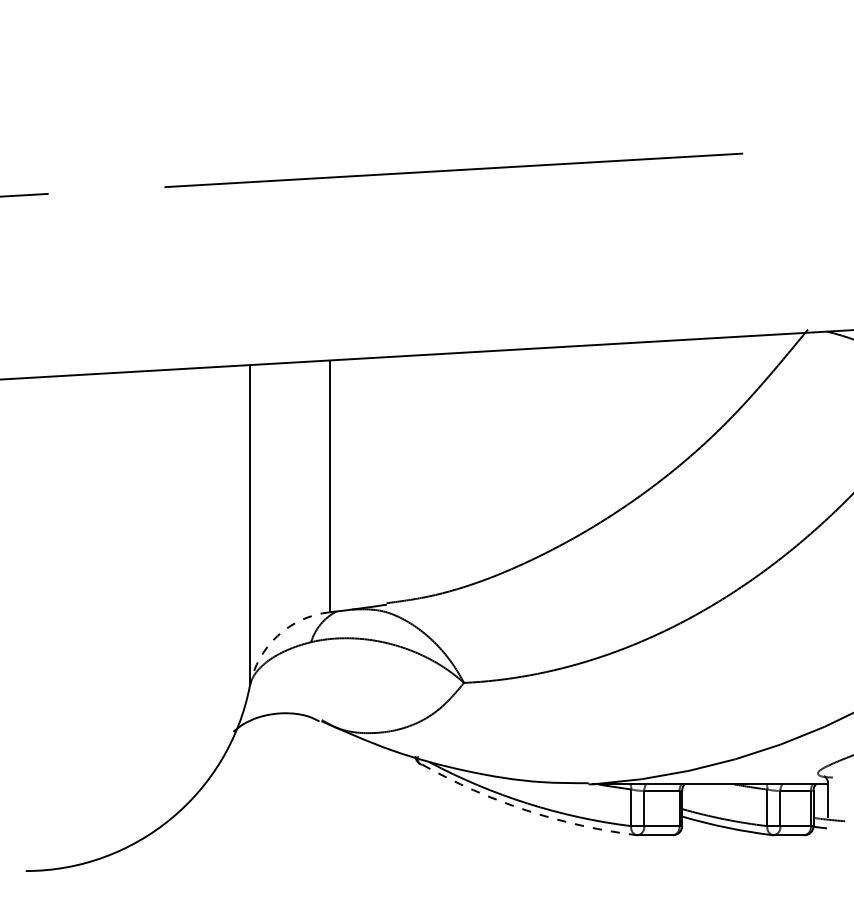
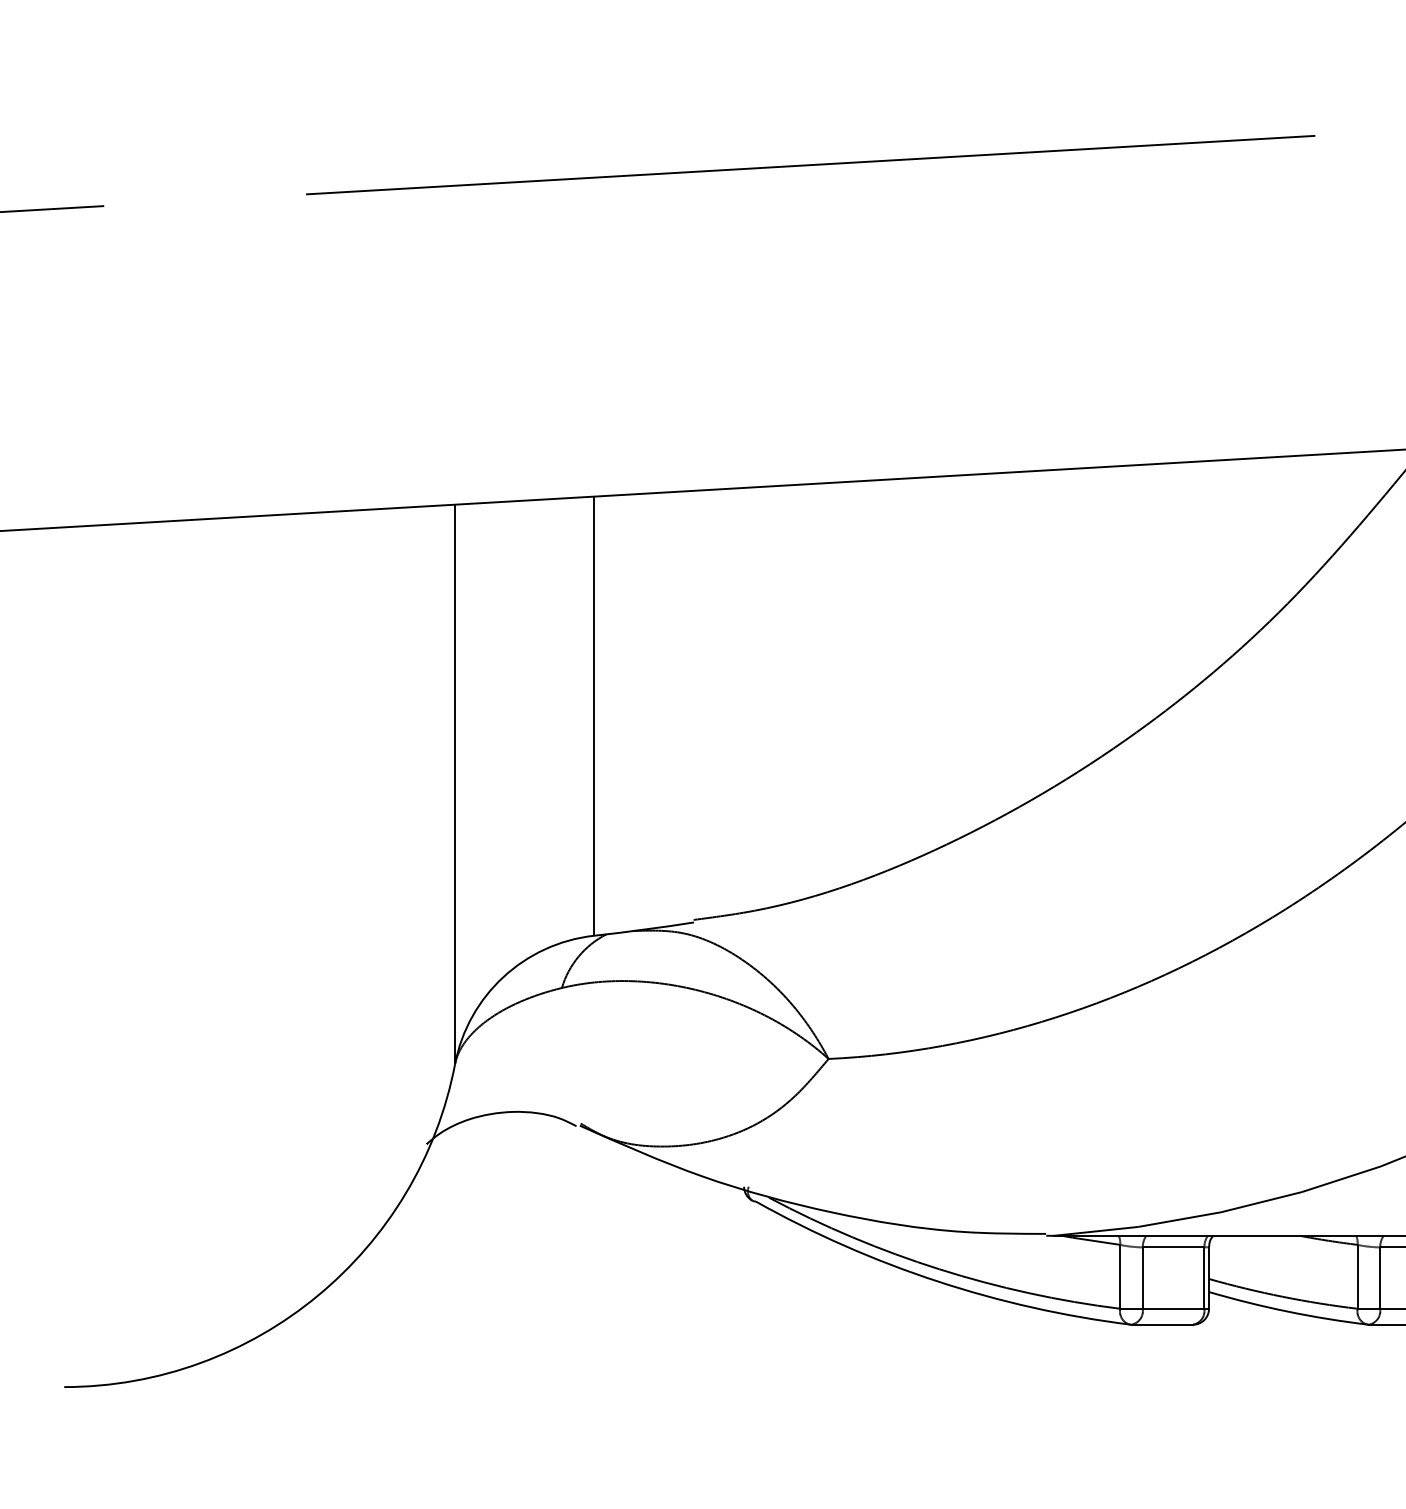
arc: (277, 635) -> (503, 976), dashed -> solid
arc: (526, 810) -> (937, 1281), dashed -> solid

